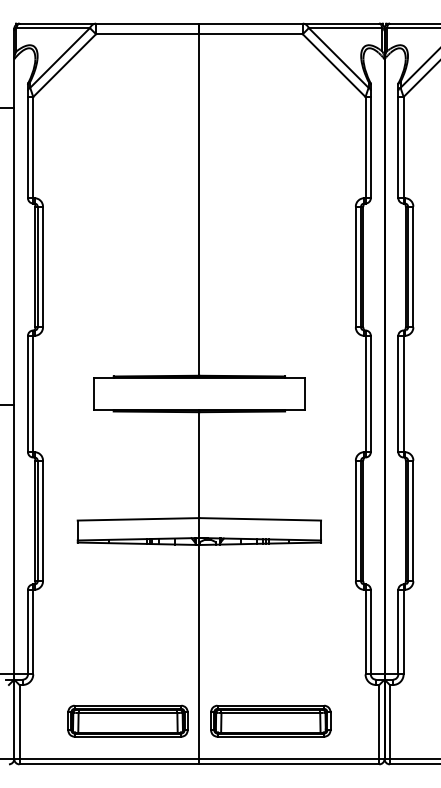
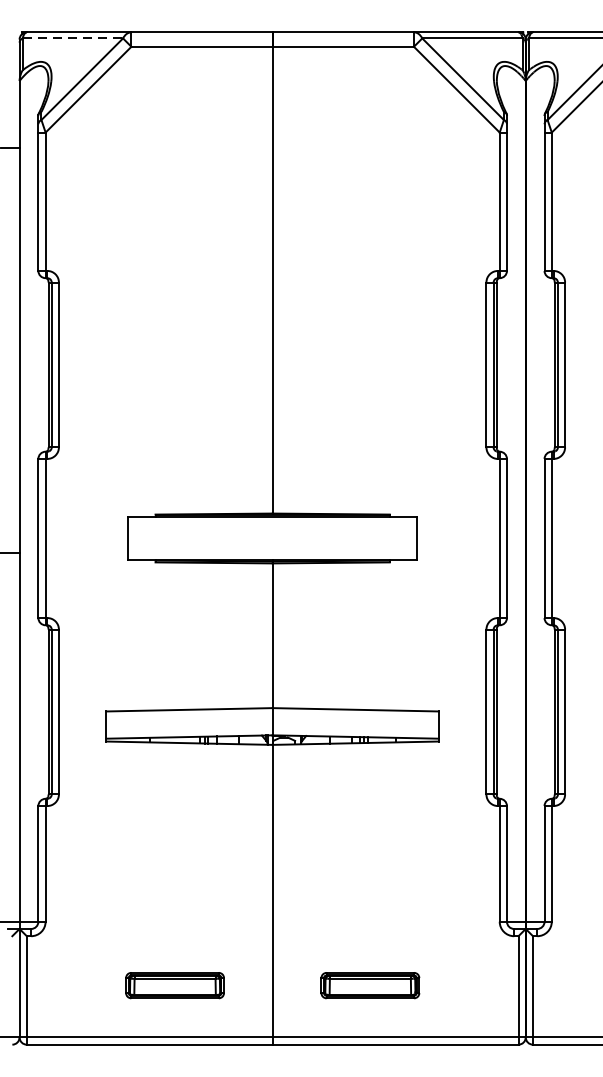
line: (53, 28) -> (73, 38), solid -> dashed
part: (127, 720) -> (174, 984), size x0.6
part: (270, 720) -> (369, 984), size x0.6

